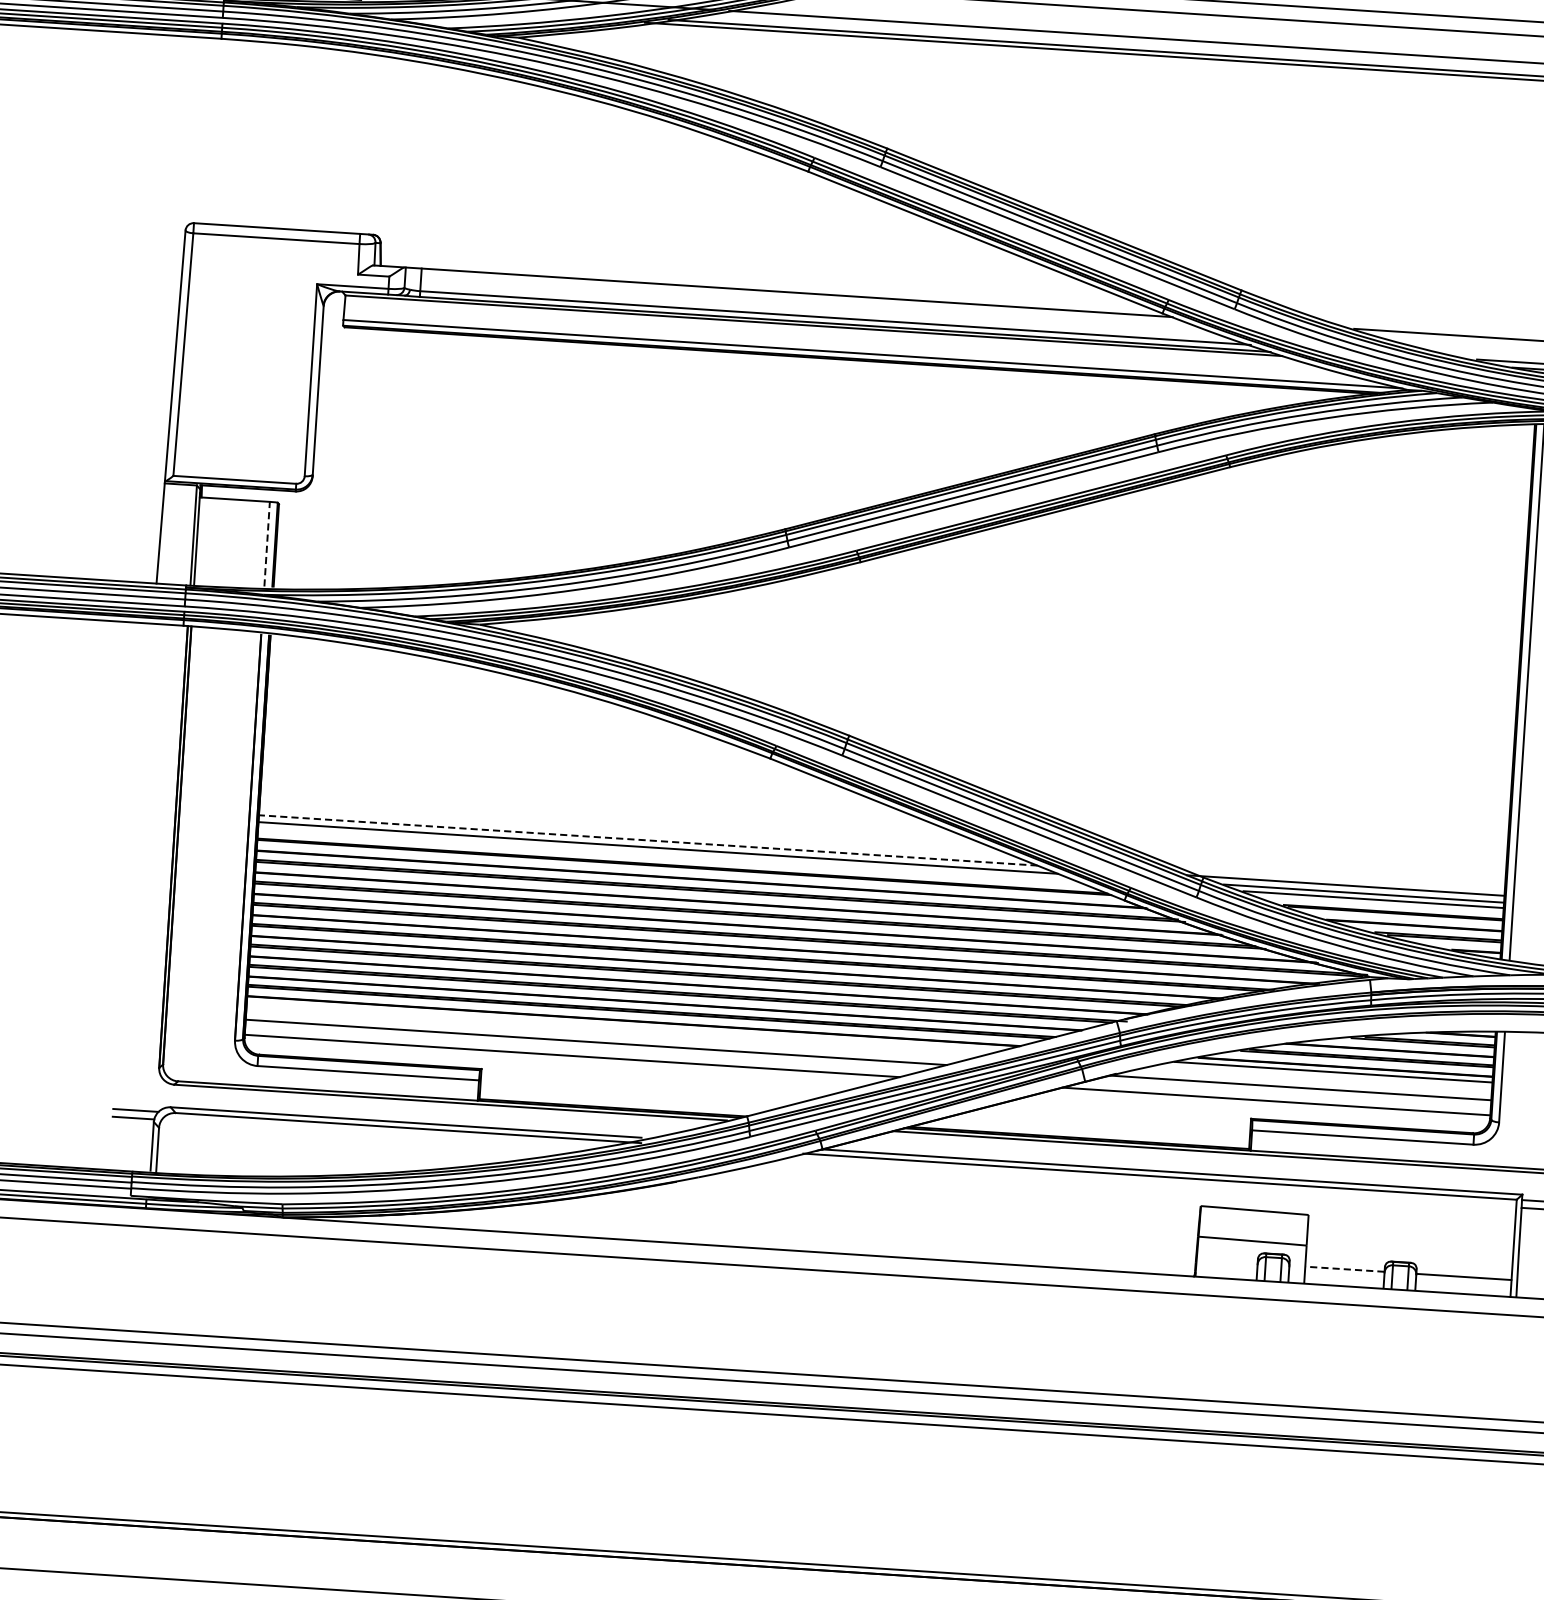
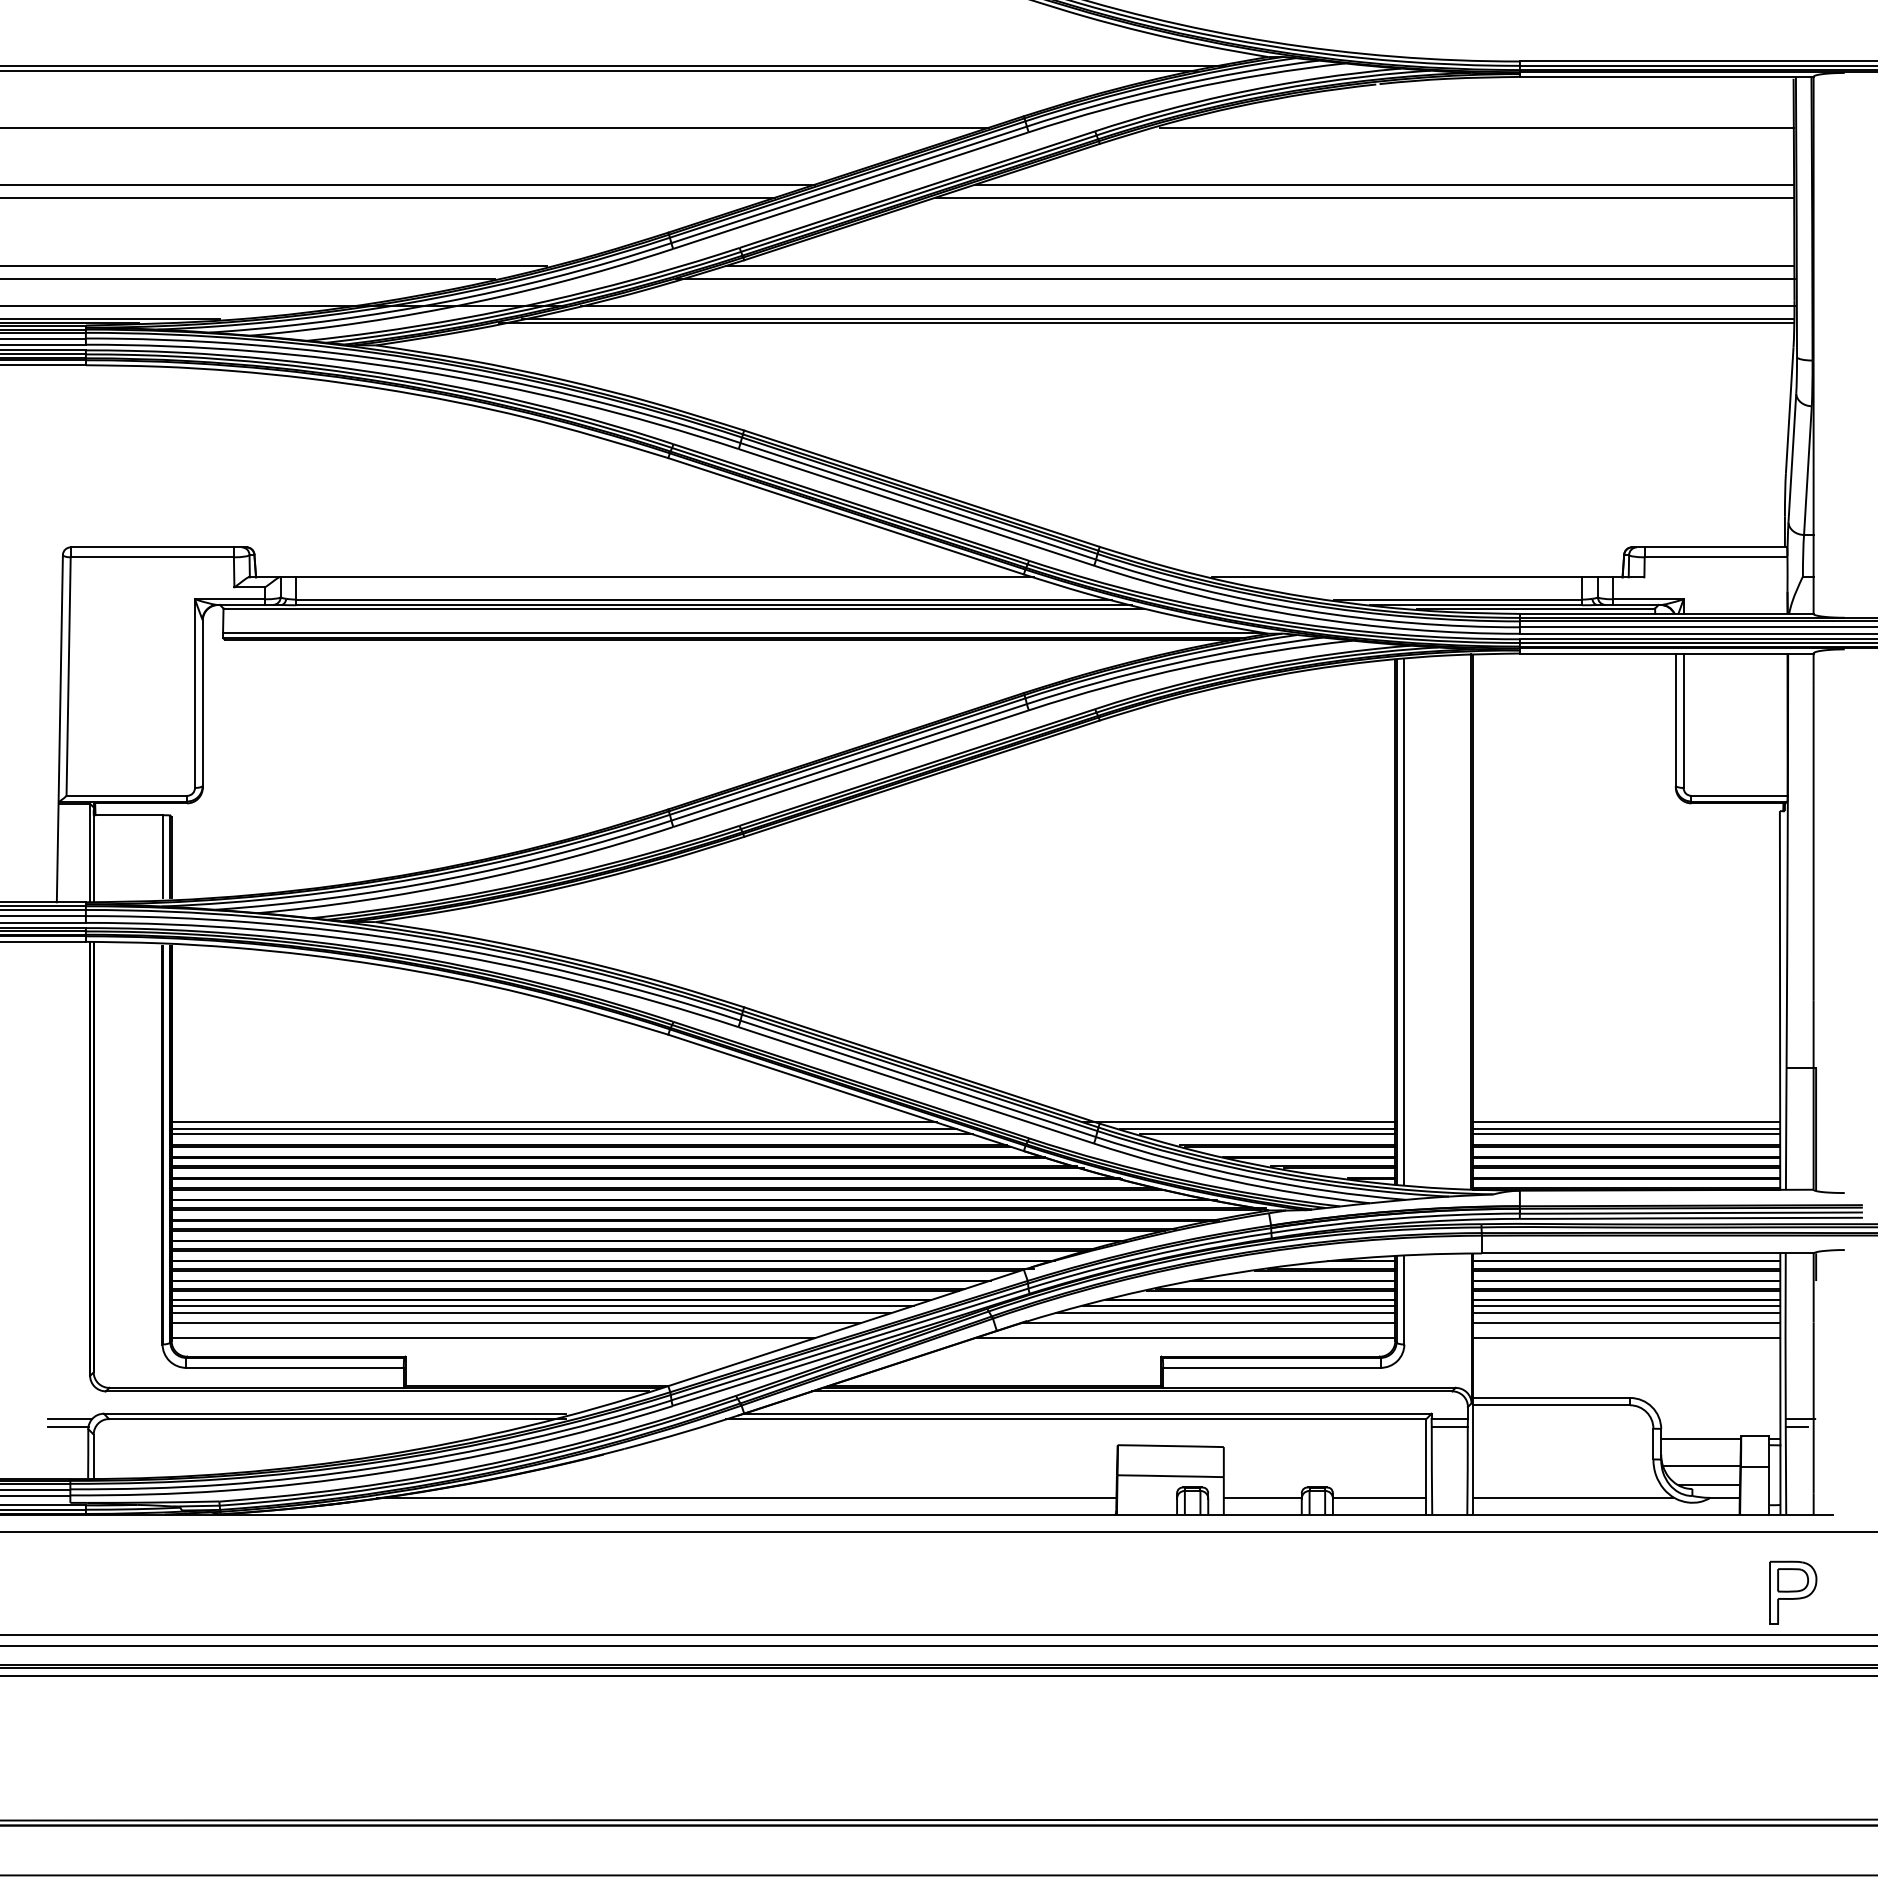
line: (267, 543) -> (162, 856), dashed -> solid
line: (647, 840) -> (553, 1122), dashed -> solid
line: (666, 853) -> (572, 1134), added
line: (624, 1025) -> (542, 1305), added
line: (612, 1033) -> (531, 1313), added
line: (1319, 1079) -> (1225, 1313), added
line: (819, 1234) -> (746, 1497), added
line: (1344, 1268) -> (1262, 1497), dashed -> solid

